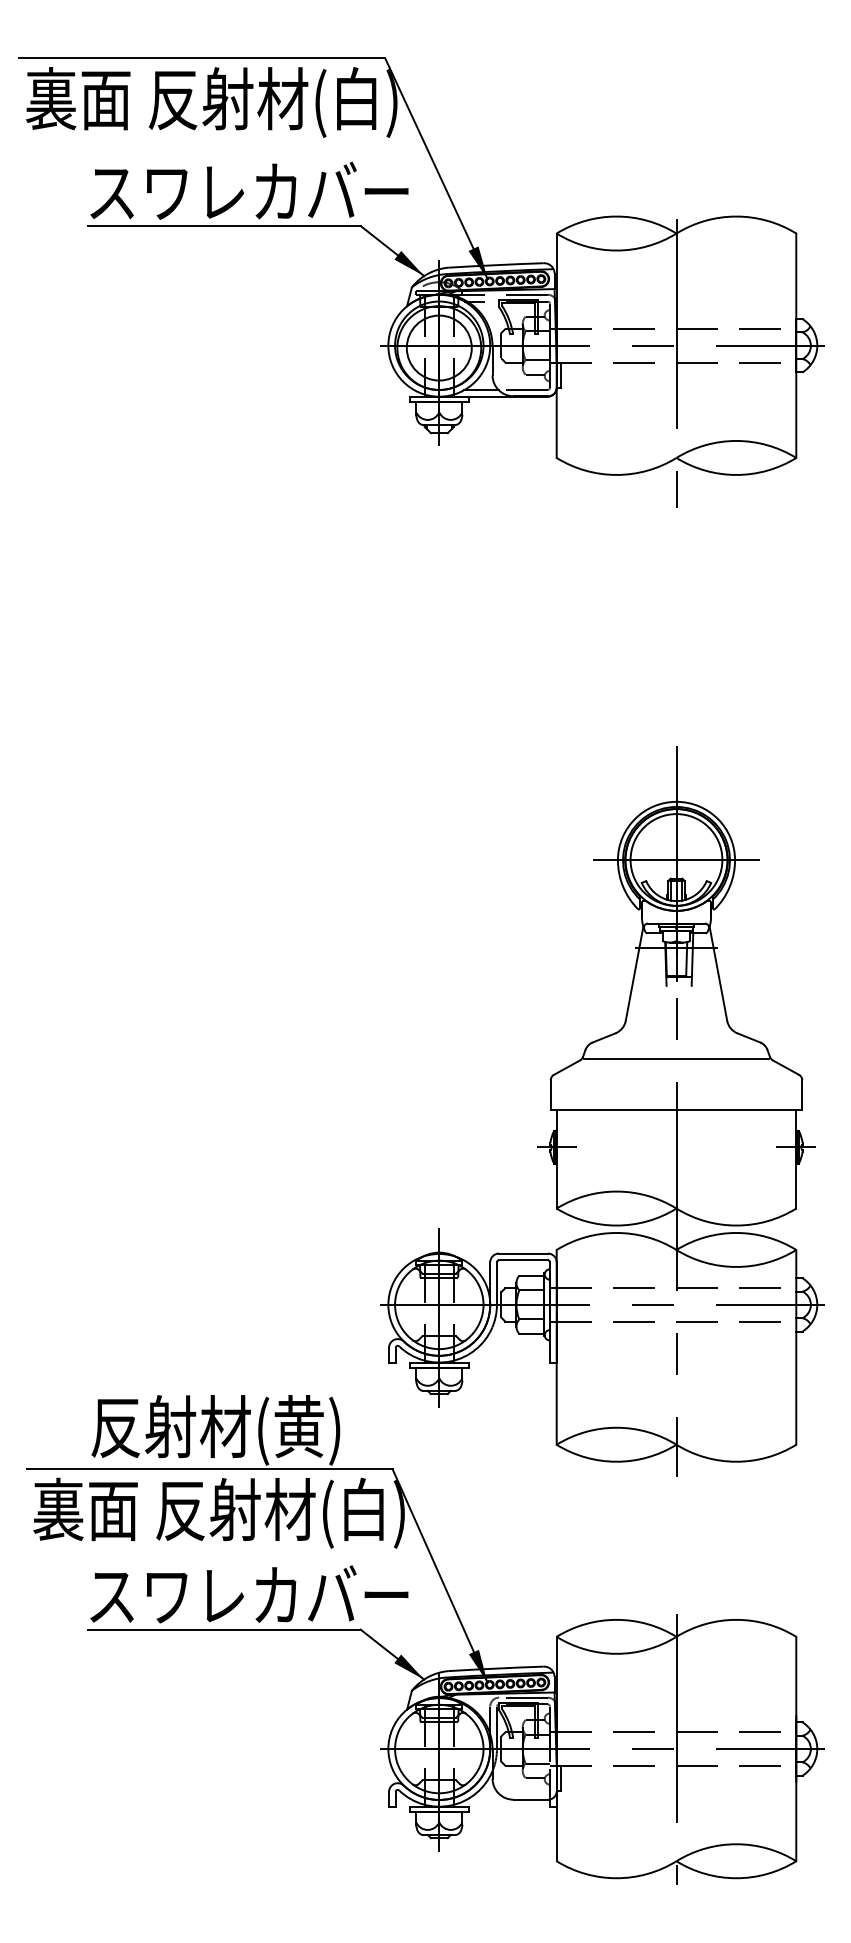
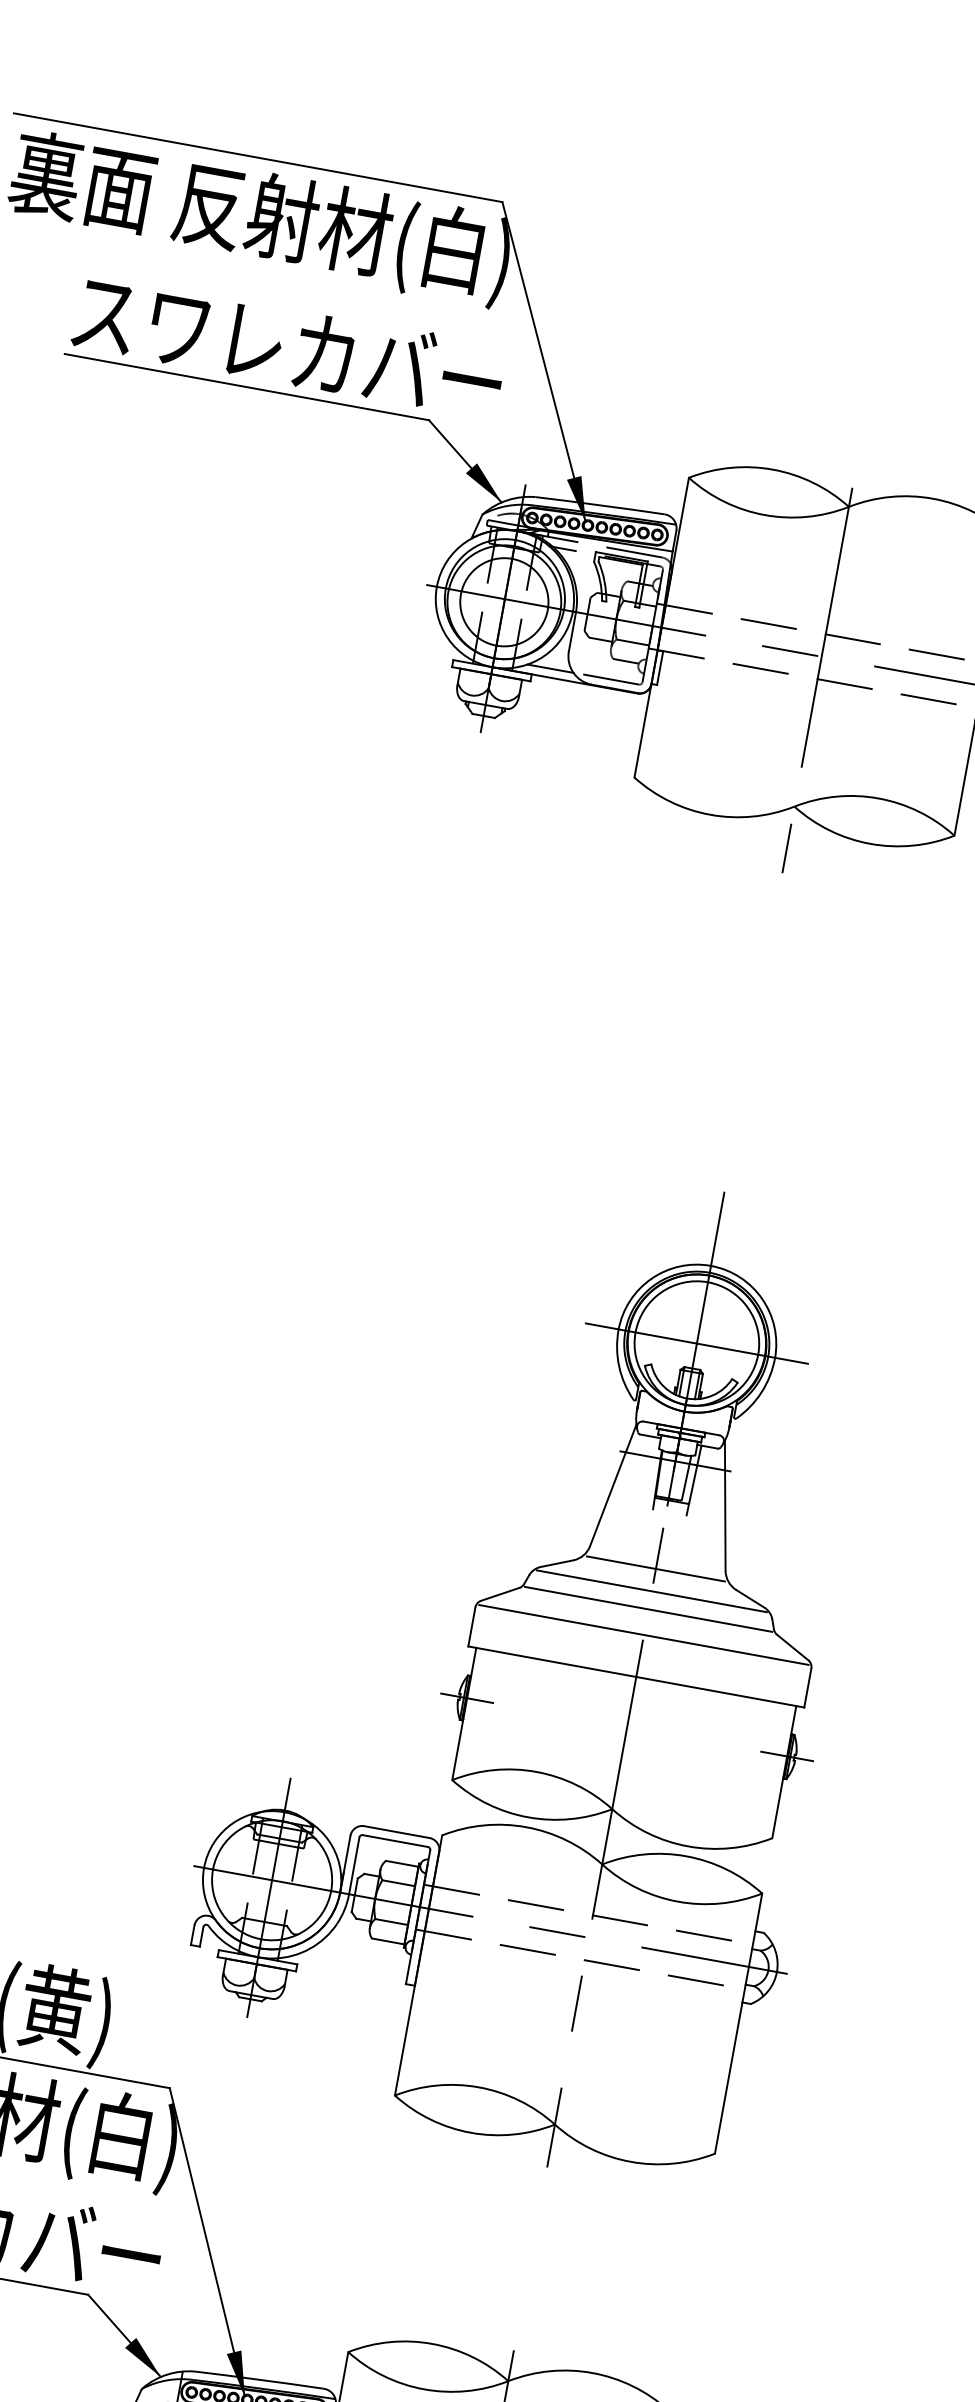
line: (676, 1028) -> (655, 1568), added
line: (676, 1045) -> (651, 1591), added
line: (676, 1078) -> (643, 1635), added

